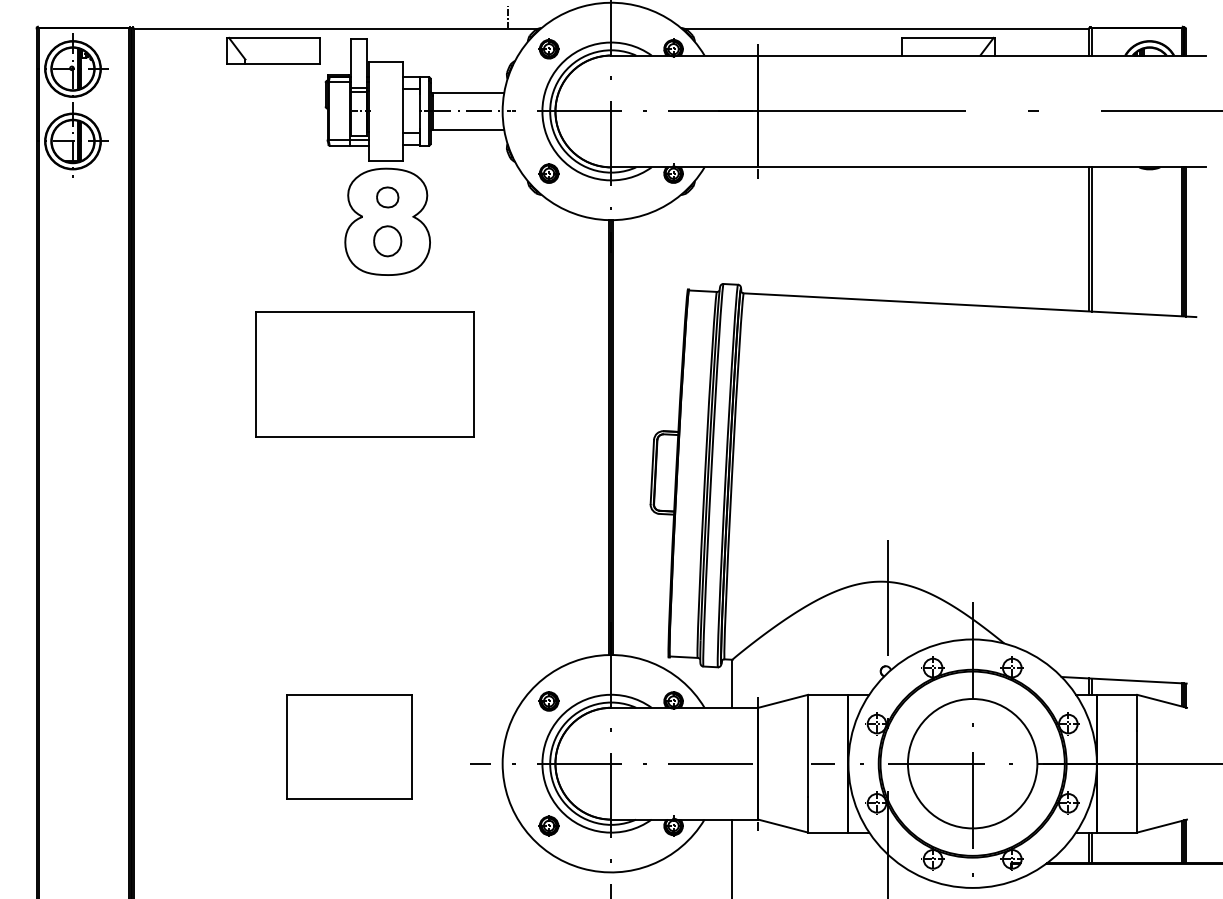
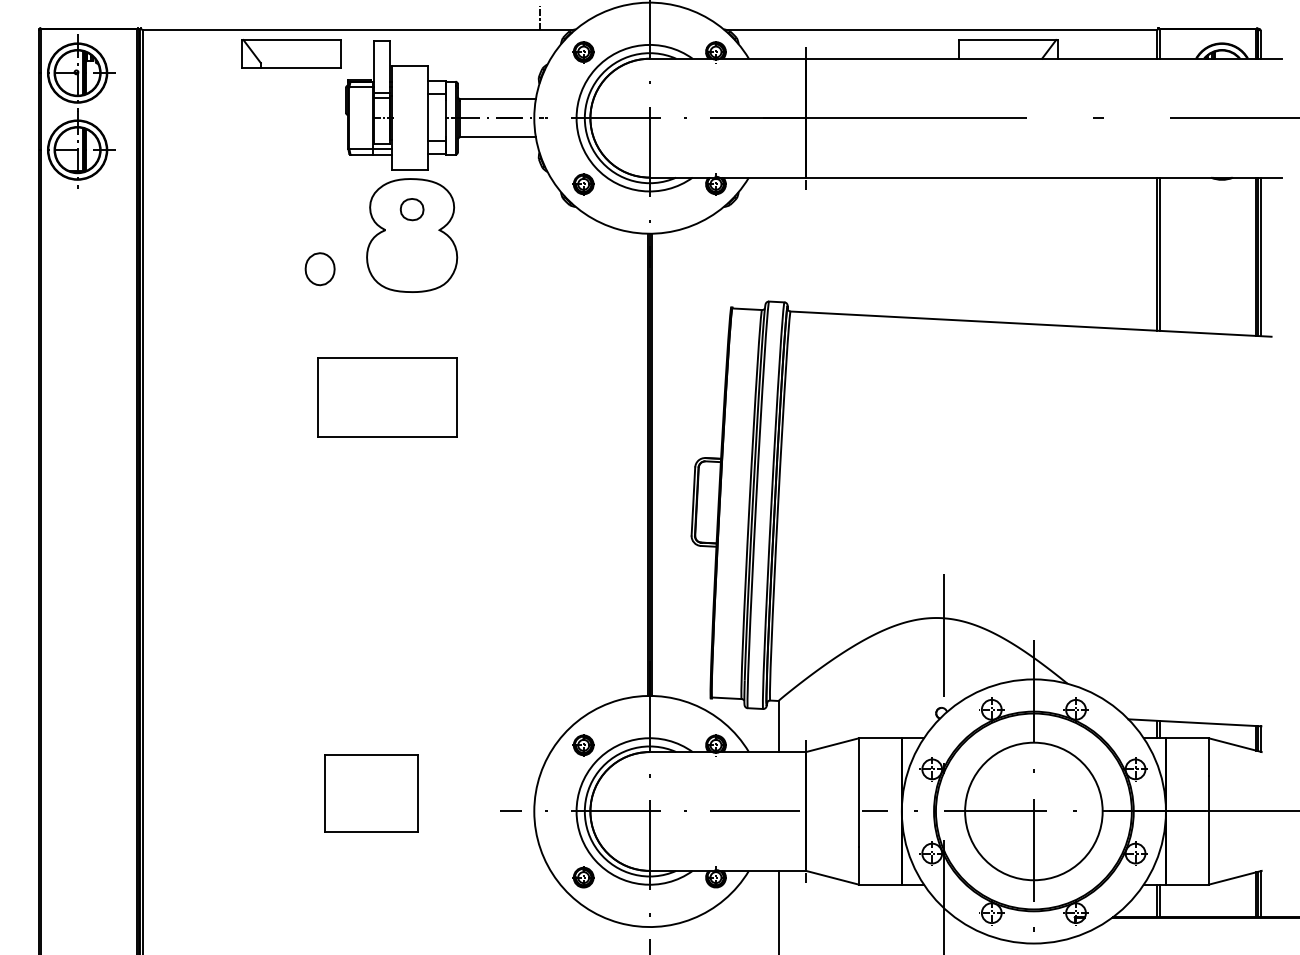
part: (387, 241) -> (319, 269), moved
part: (364, 374) -> (387, 397), size x0.6
part: (348, 746) -> (370, 793), size x0.7

